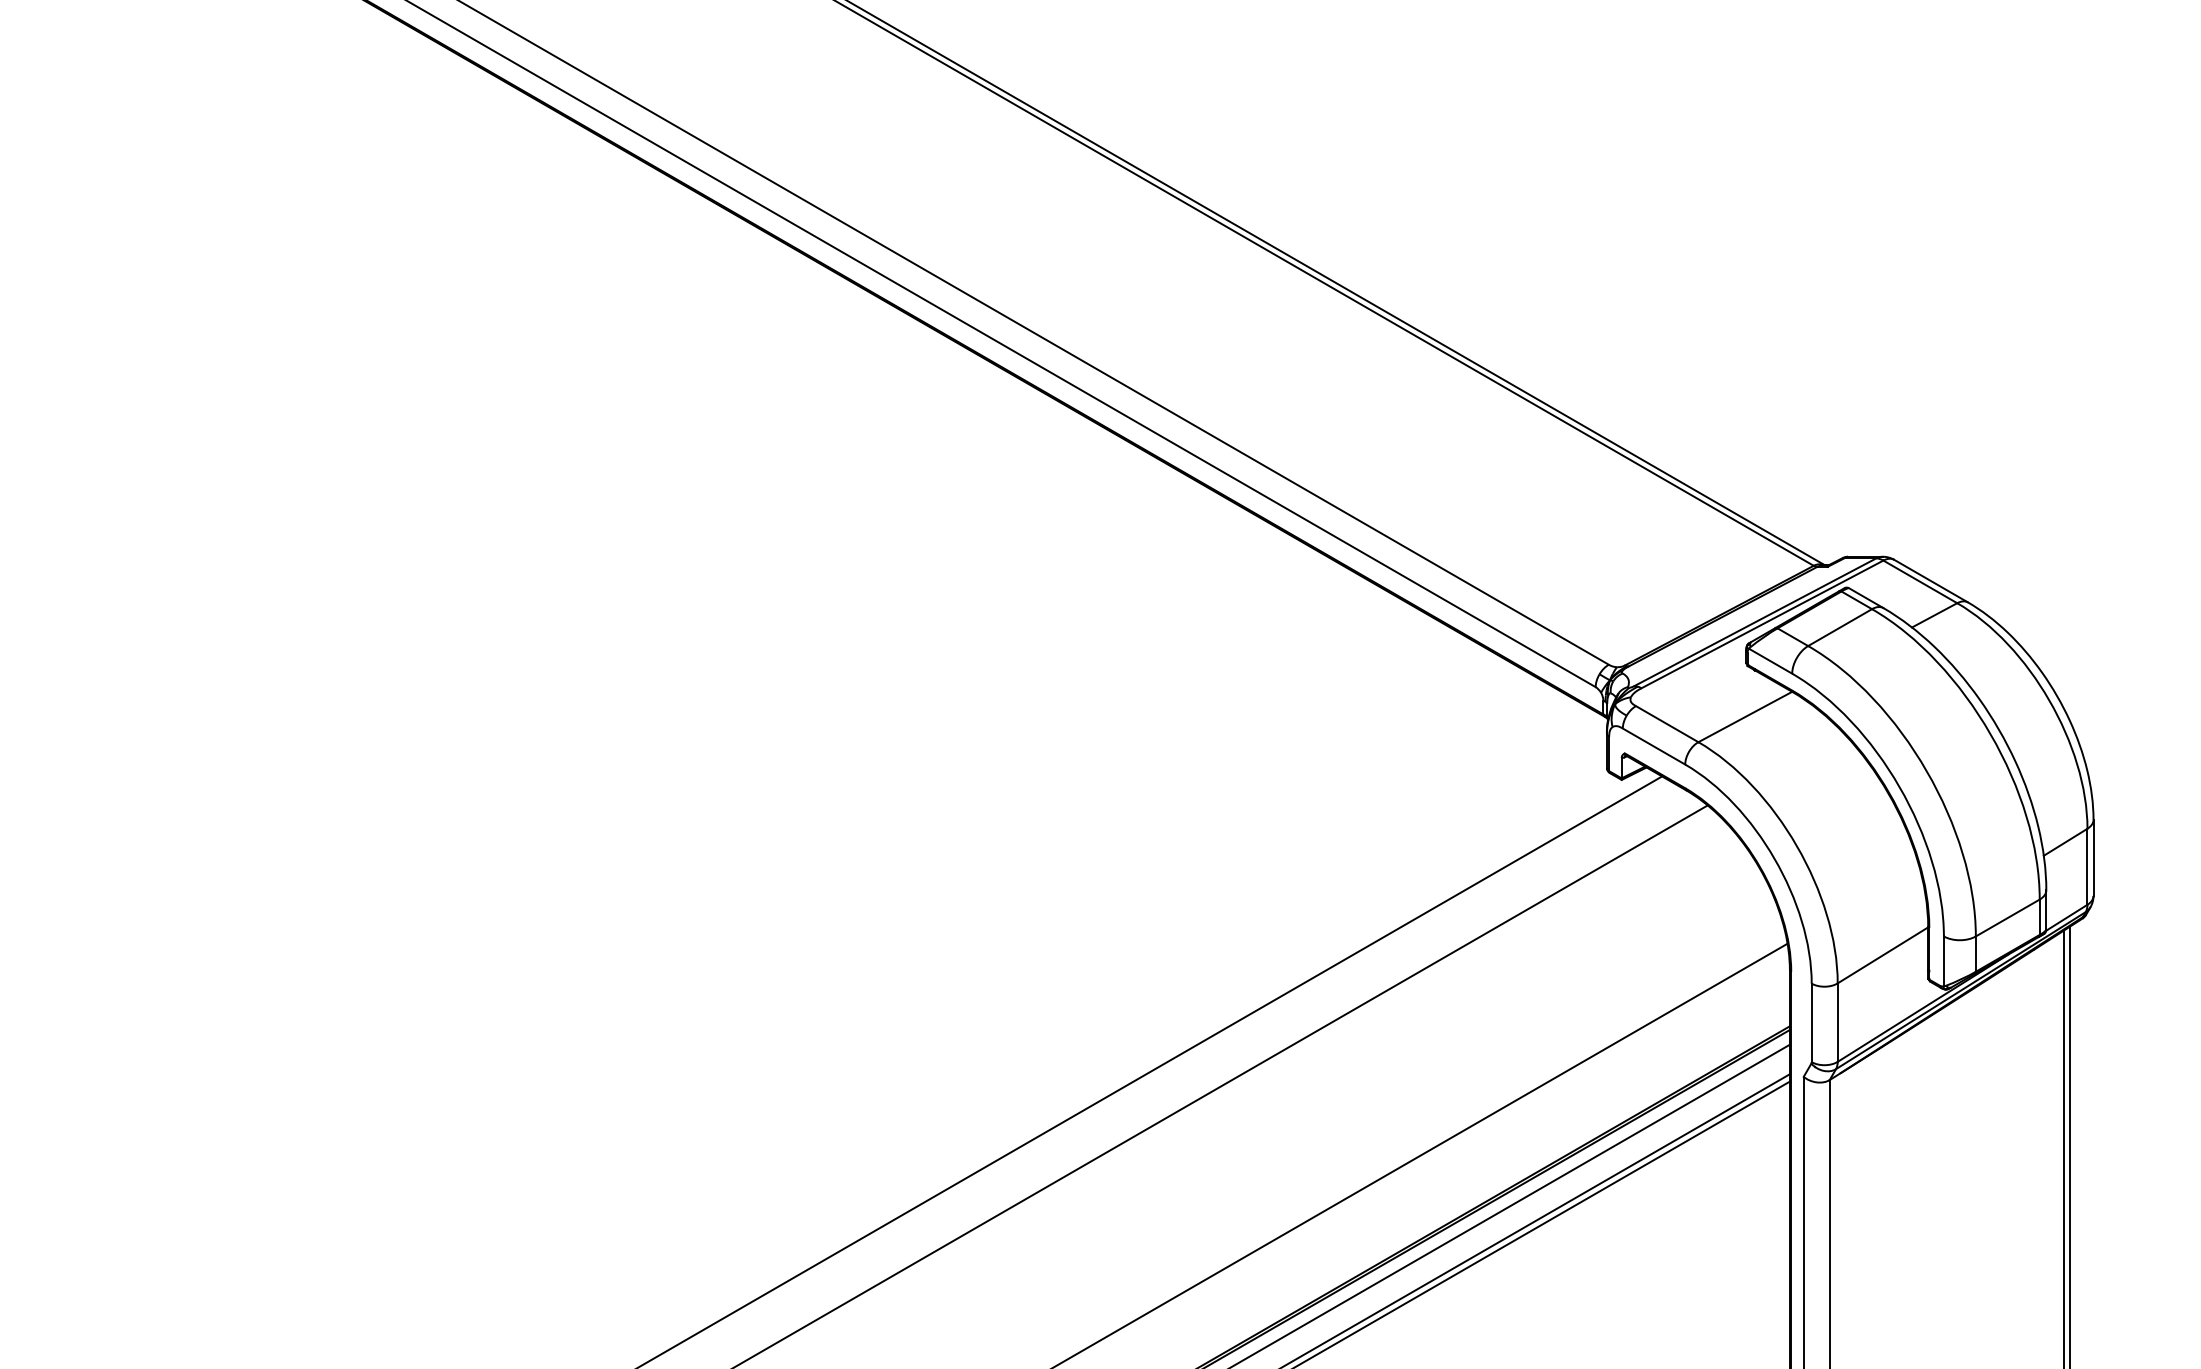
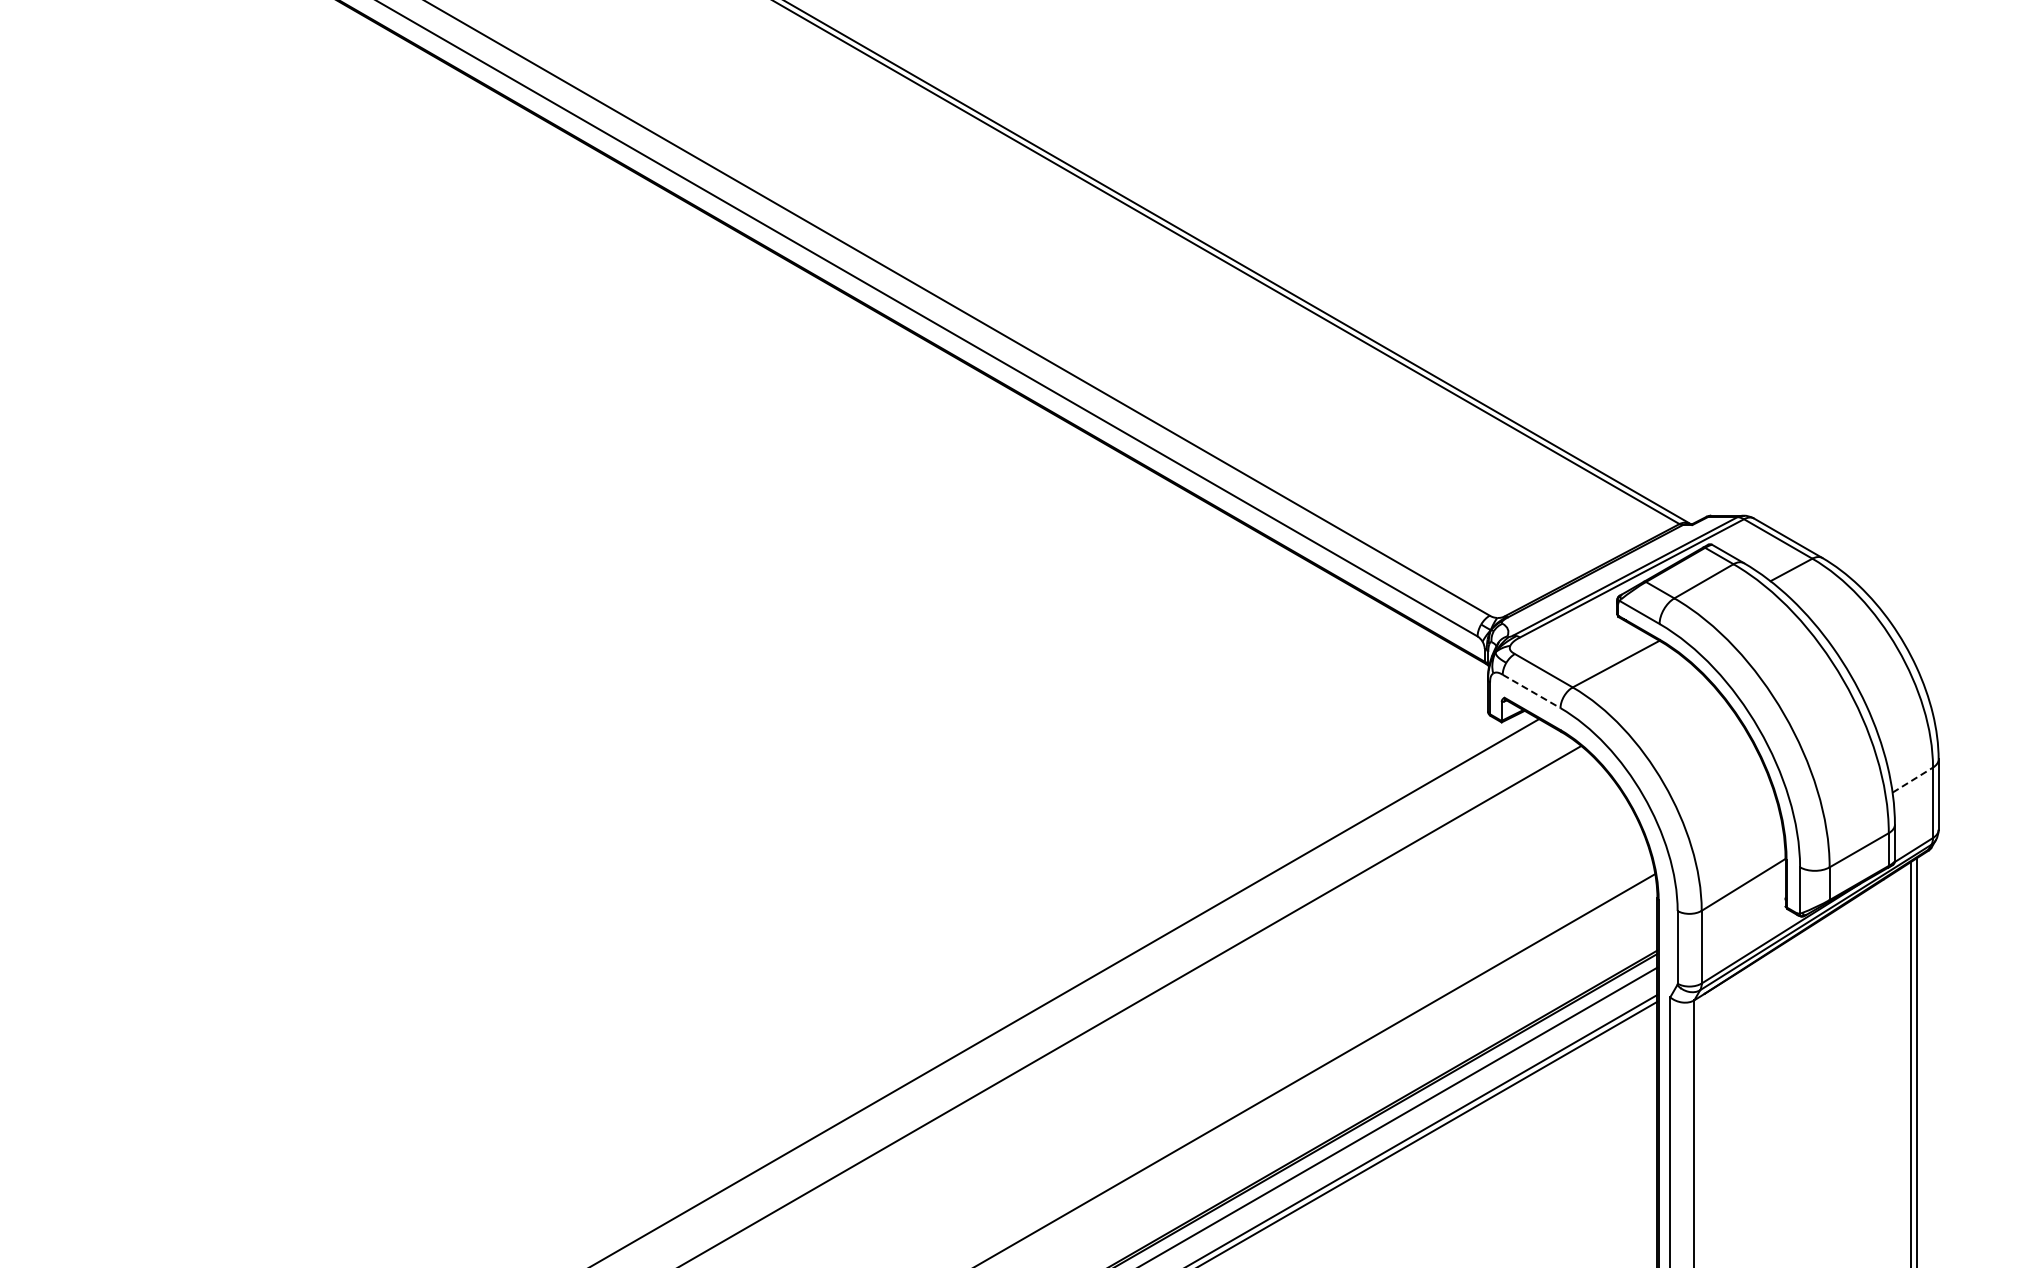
line: (1654, 746) -> (1532, 691), solid -> dashed
line: (2065, 842) -> (1912, 780), solid -> dashed

